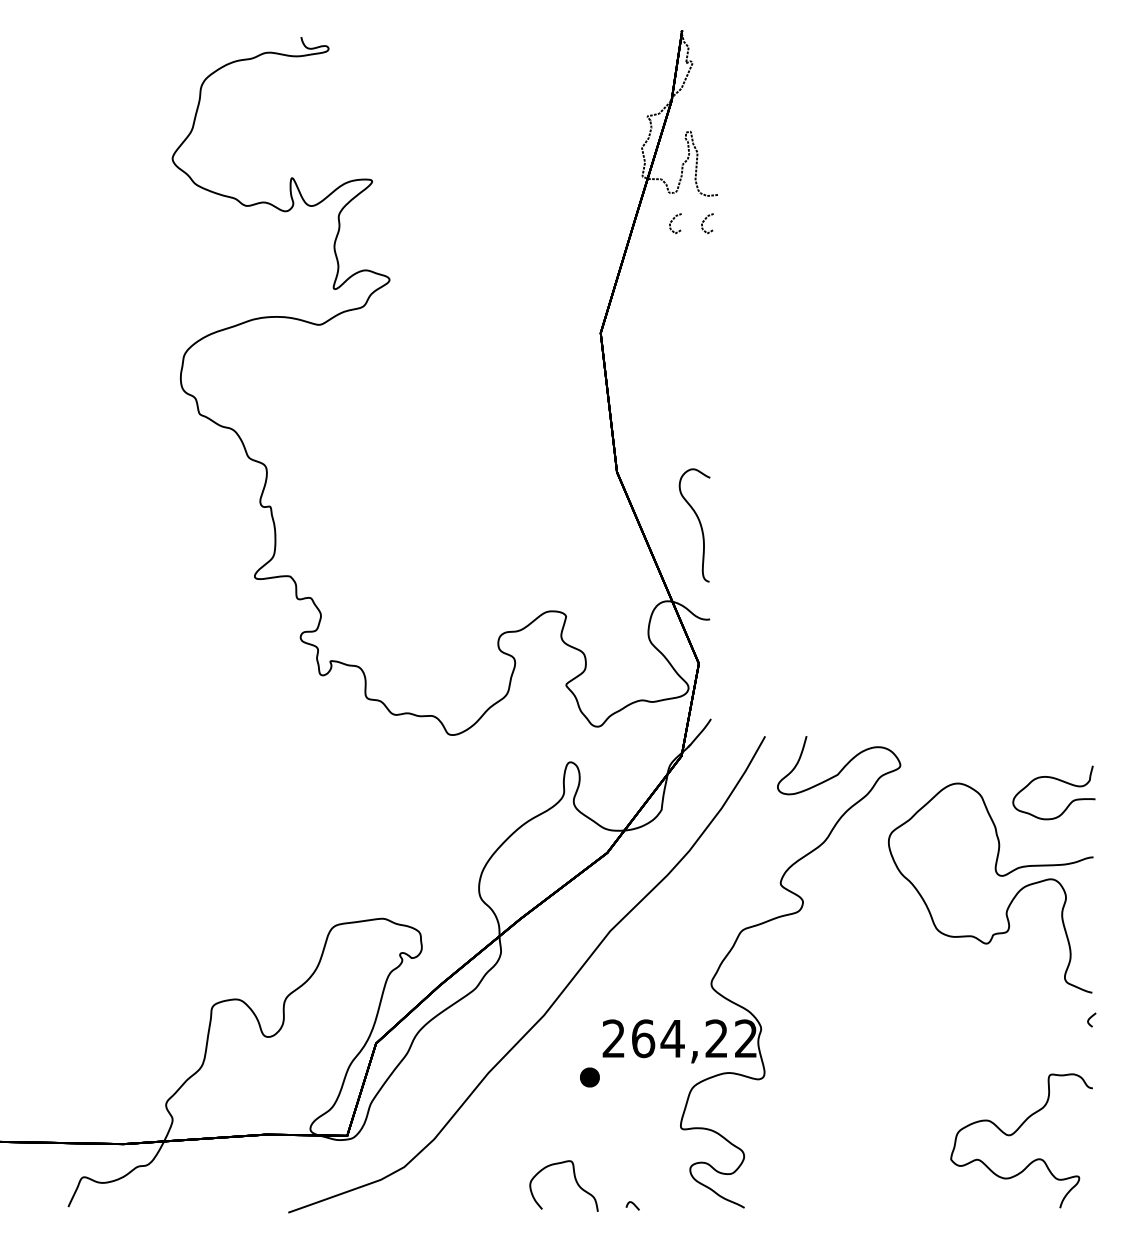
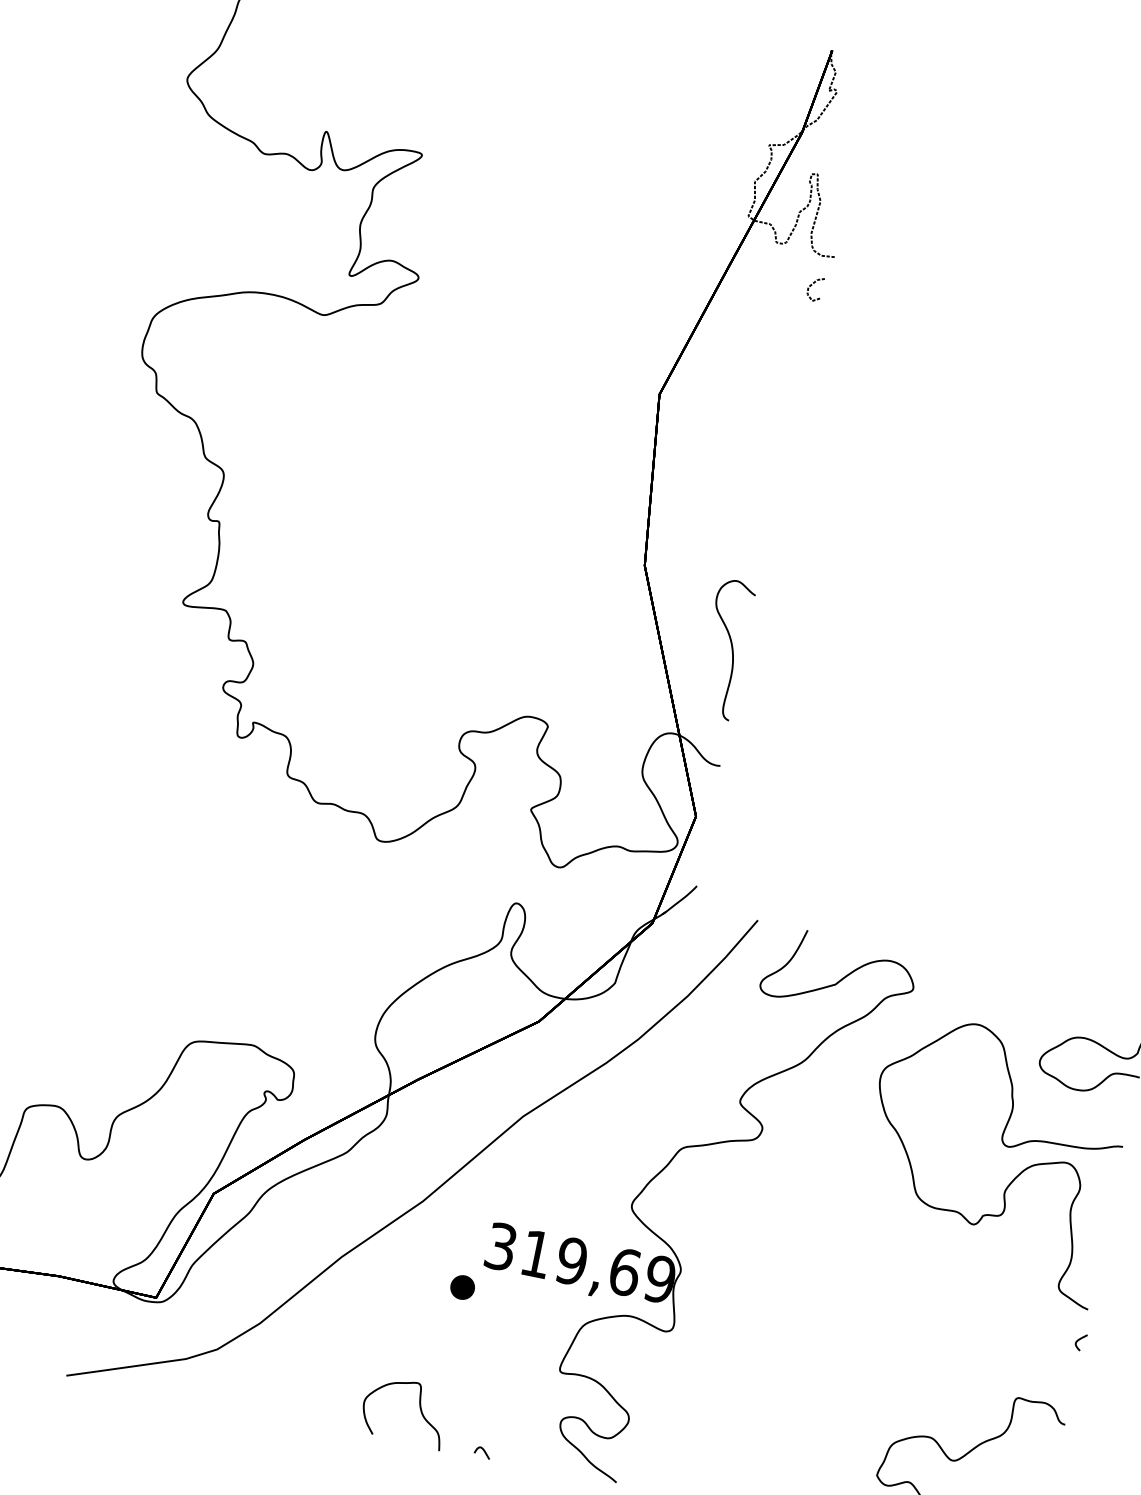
curve: (672, 221) -> (773, 277), removed
text: (679, 1038) -> (580, 1262), 264,22 -> 319,69

